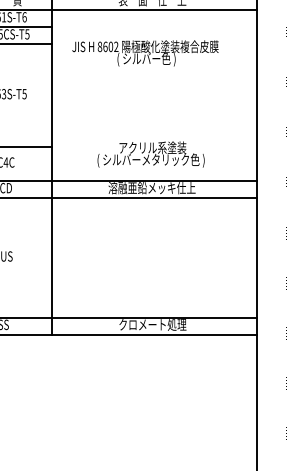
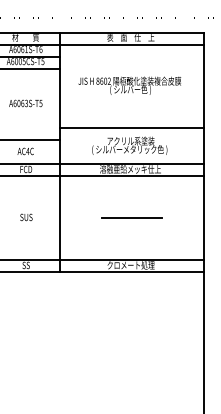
text: (144, 52) -> (129, 85), moved
line: (153, 129) -> (131, 128), added
line: (153, 257) -> (131, 218), added

